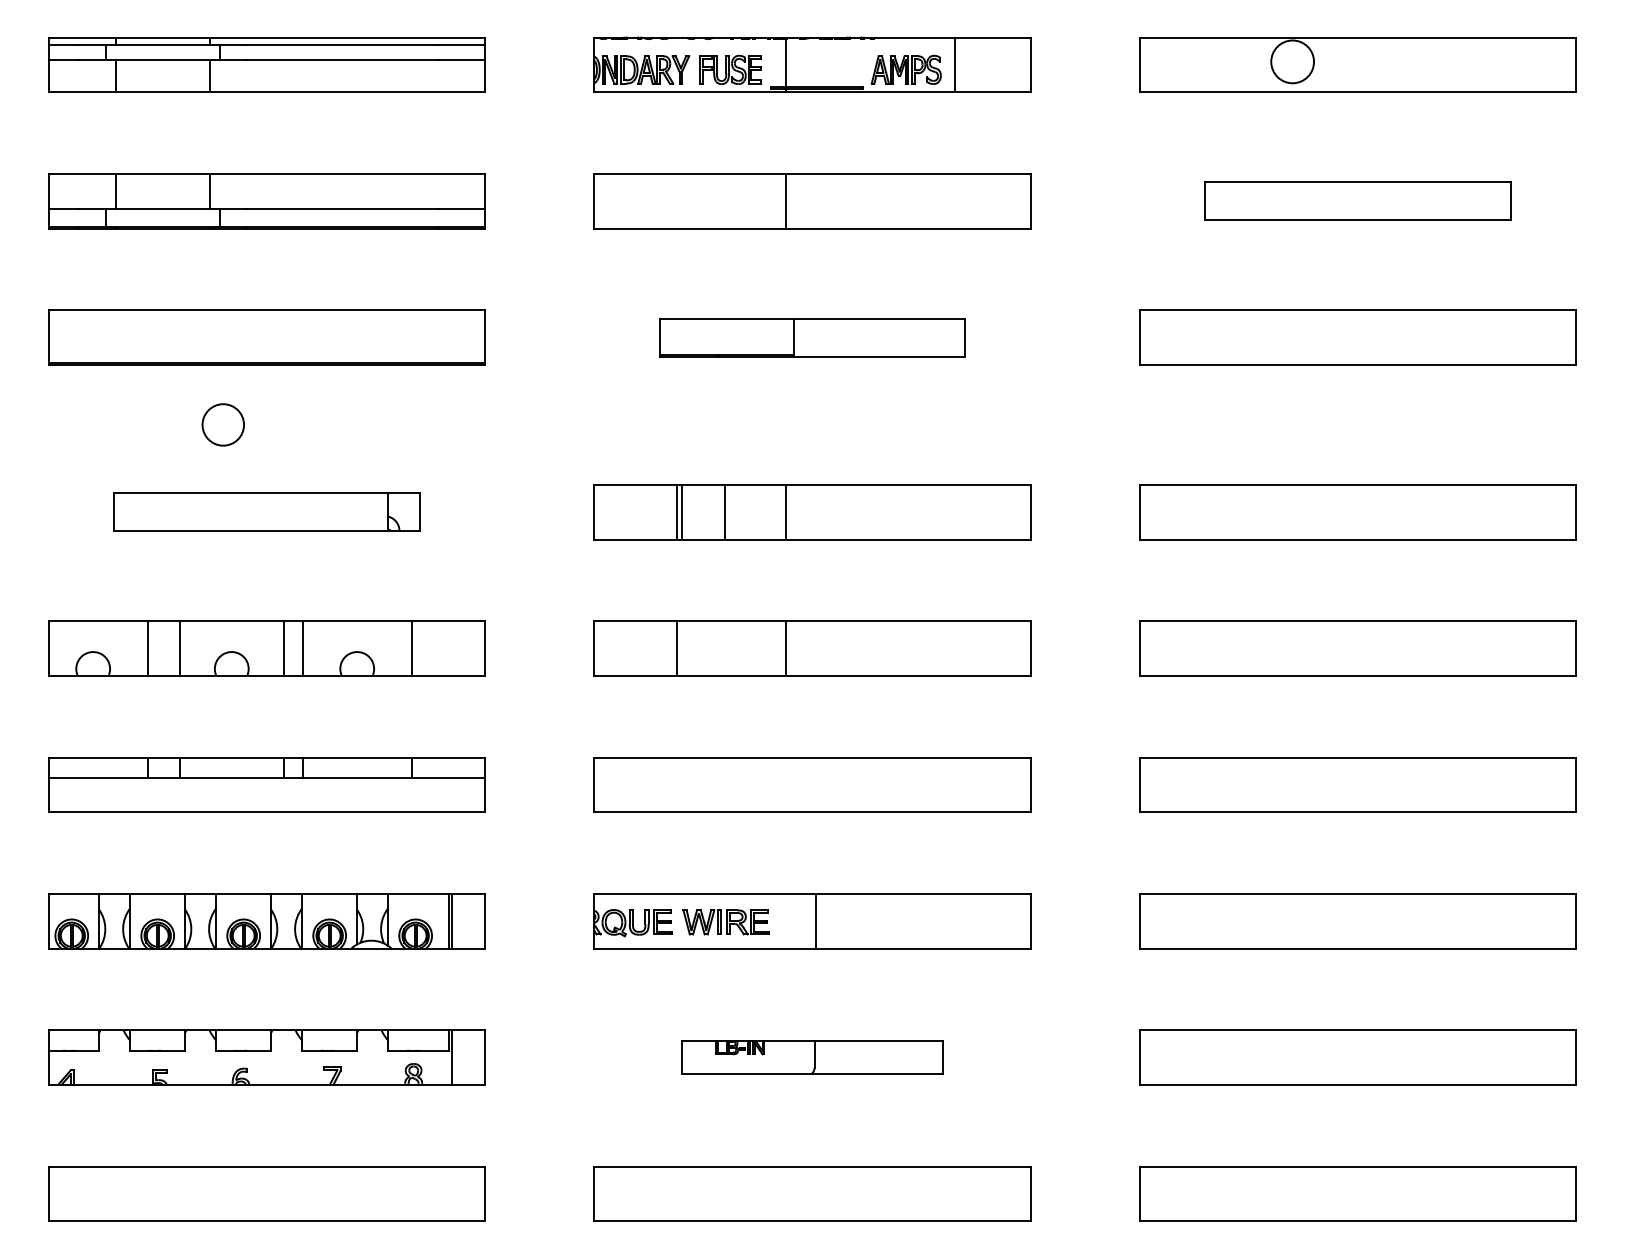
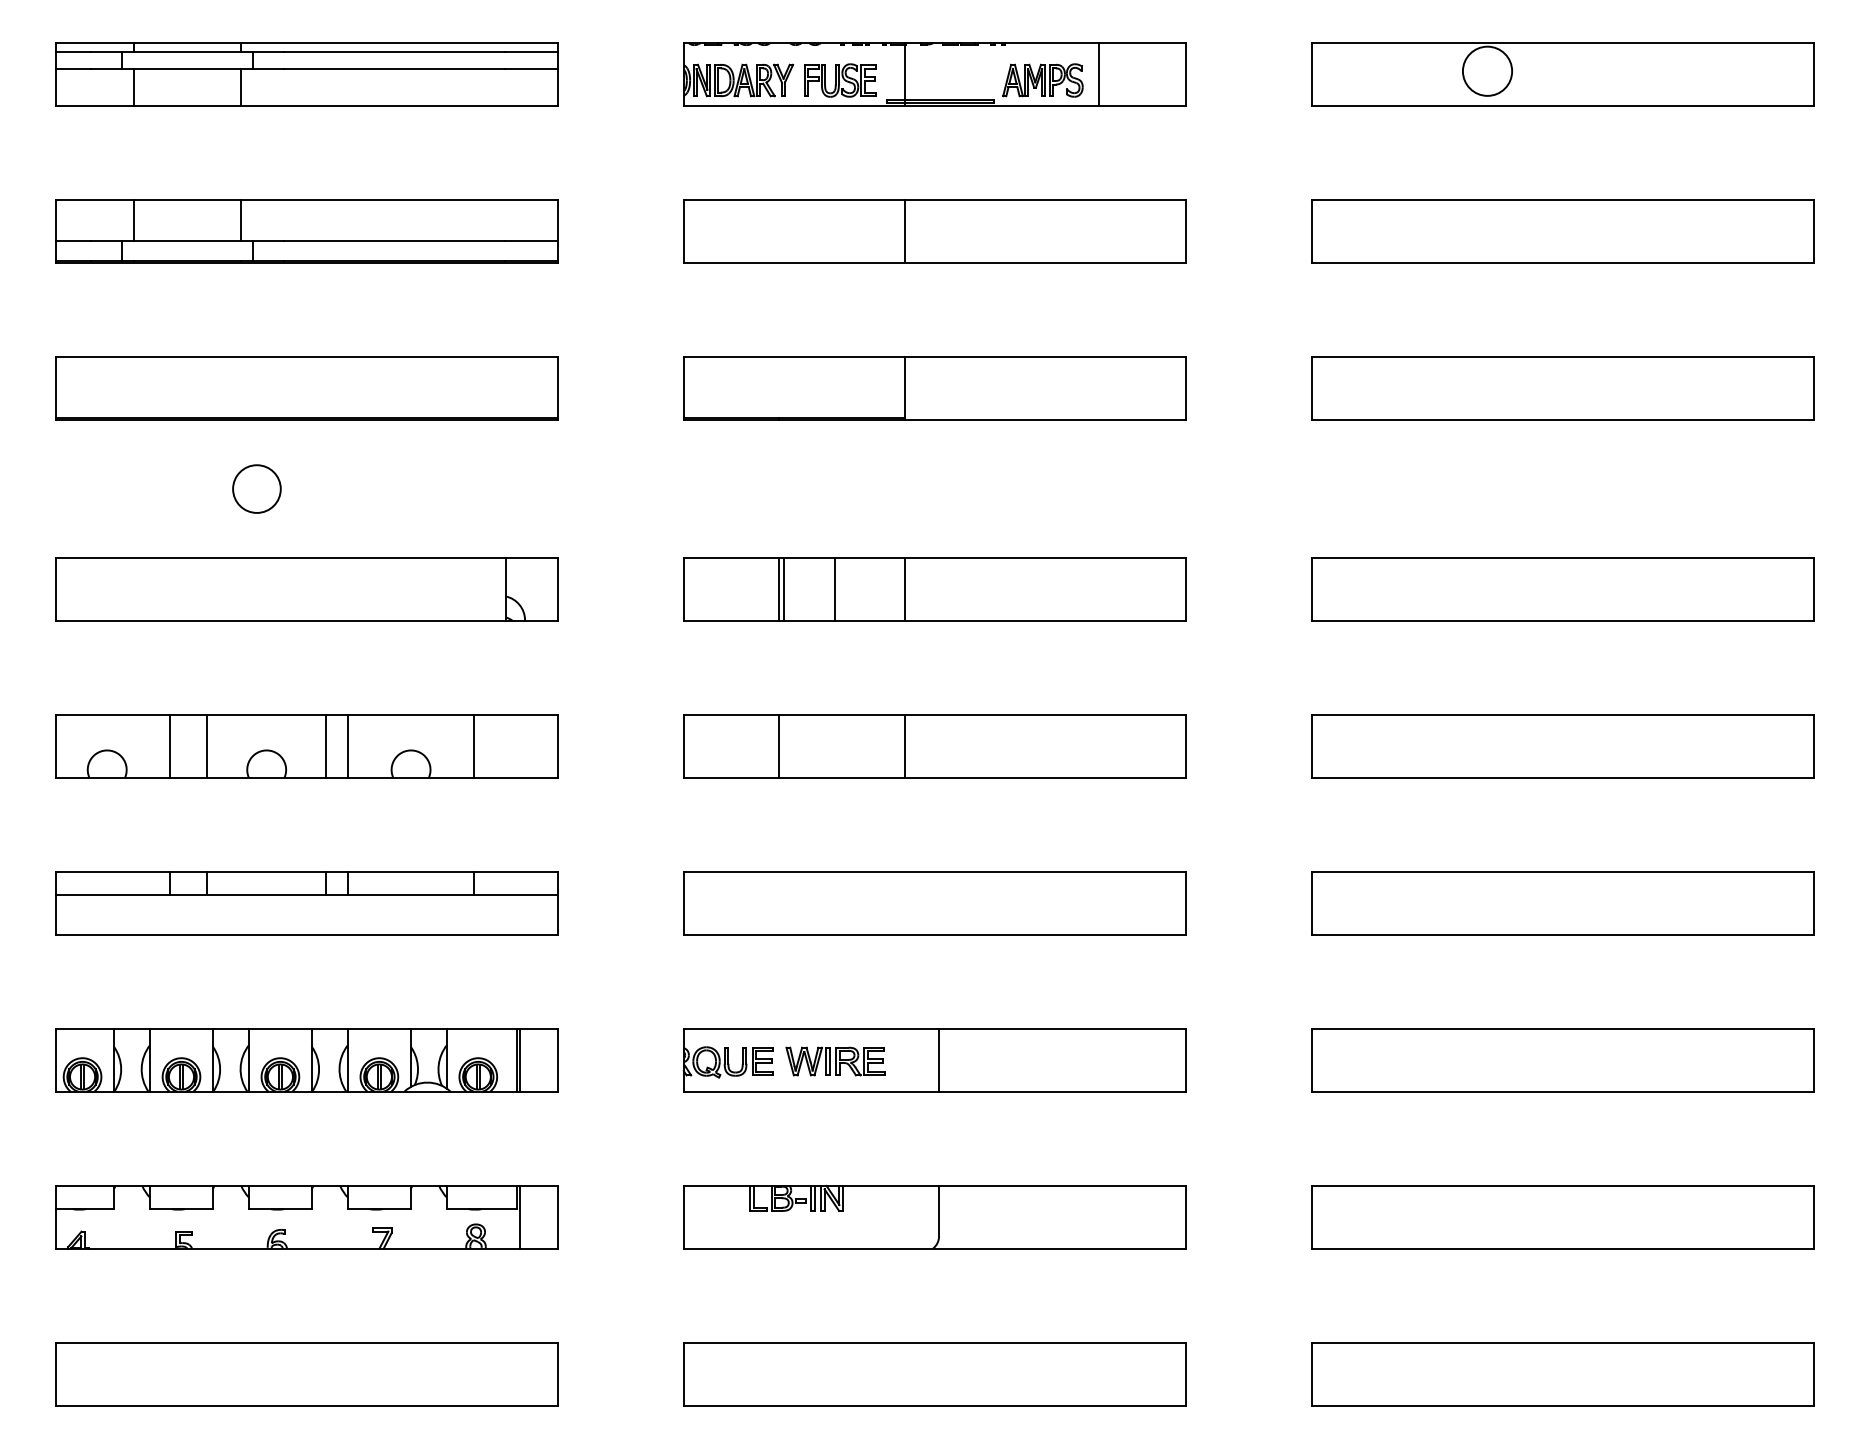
part: (1357, 201) -> (1562, 231), size x1.43
part: (812, 337) -> (935, 388), size x1.43
part: (266, 512) -> (306, 589), size x1.43
part: (812, 1057) -> (935, 1217), size x1.67

